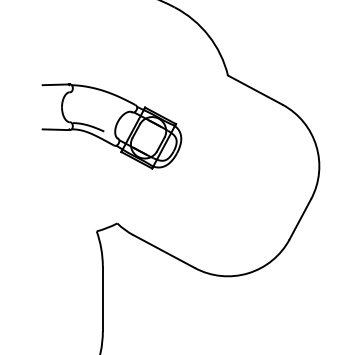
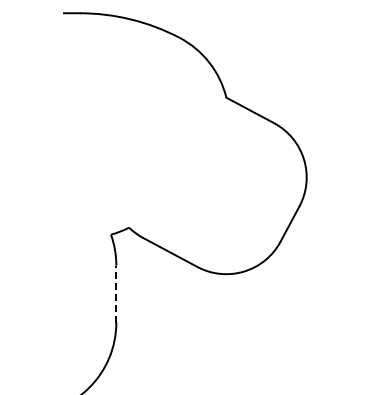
part: (112, 126) -> (124, 142), removed
line: (103, 298) -> (116, 293), solid -> dashed

